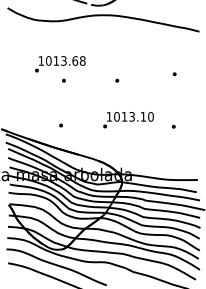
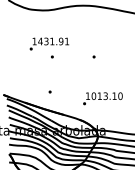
text: (65, 60) -> (53, 41), 1013.68 -> 1431.91
text: (128, 120) -> (102, 99), moved

